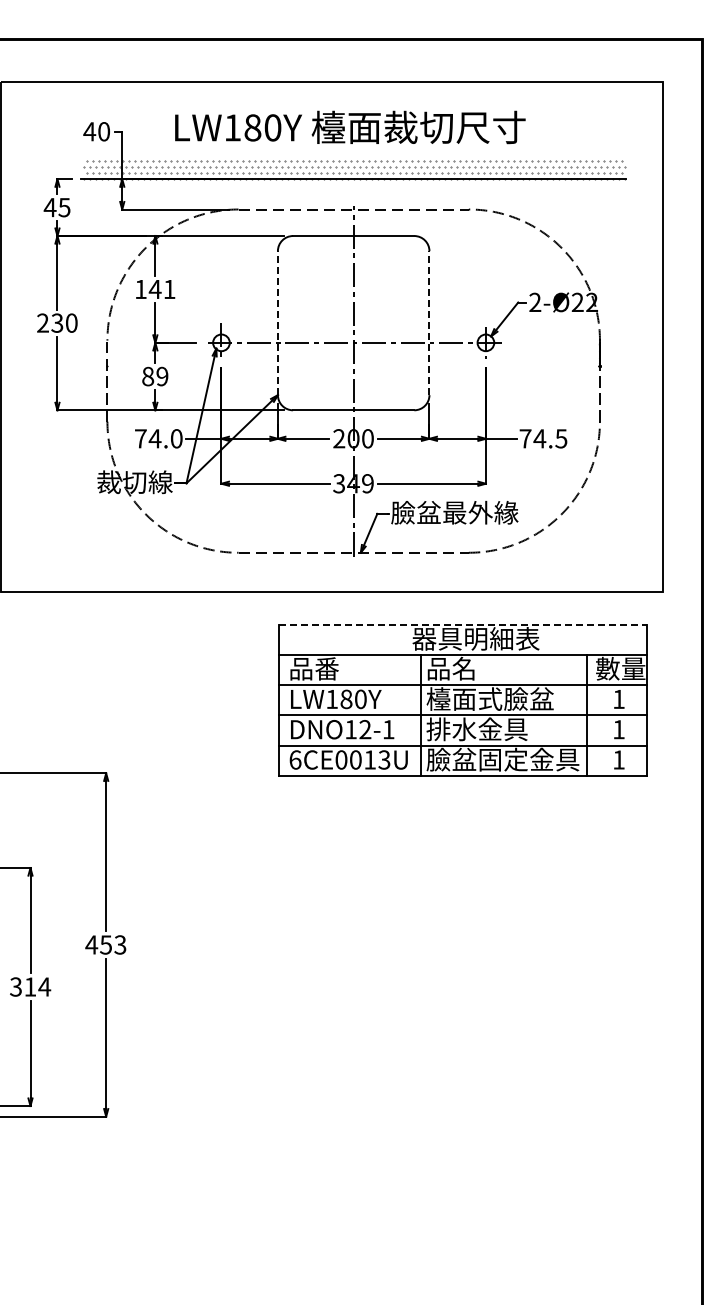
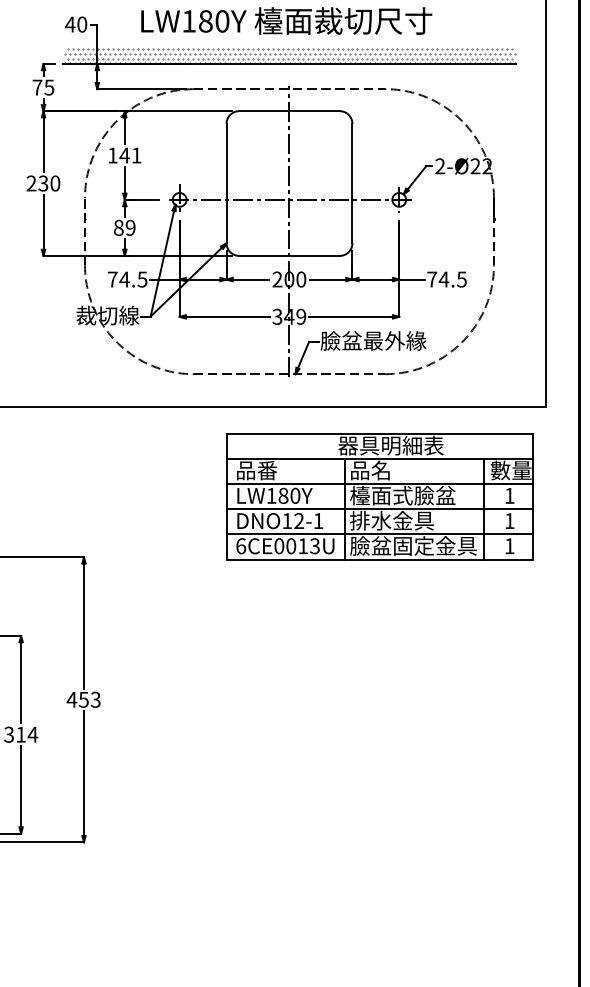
text: (49, 207) -> (36, 87), 45 -> 75
line: (277, 323) -> (226, 183), dashed -> solid
line: (429, 323) -> (352, 183), dashed -> solid
text: (176, 438) -> (142, 279), 74.0 -> 74.5
line: (462, 624) -> (379, 433), dashed -> solid

